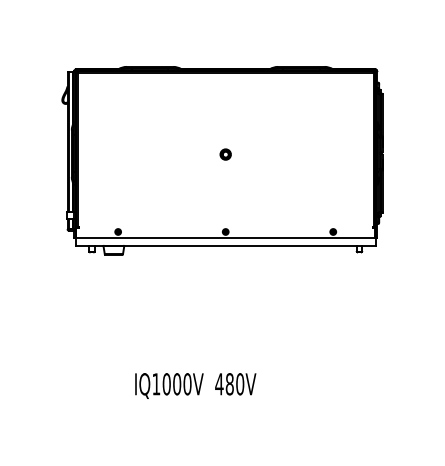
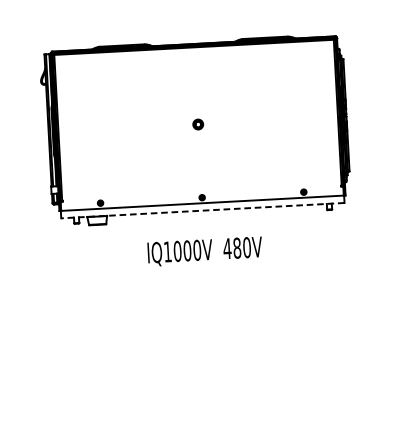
line: (225, 245) -> (202, 210), solid -> dashed
text: (195, 385) -> (204, 251), moved

